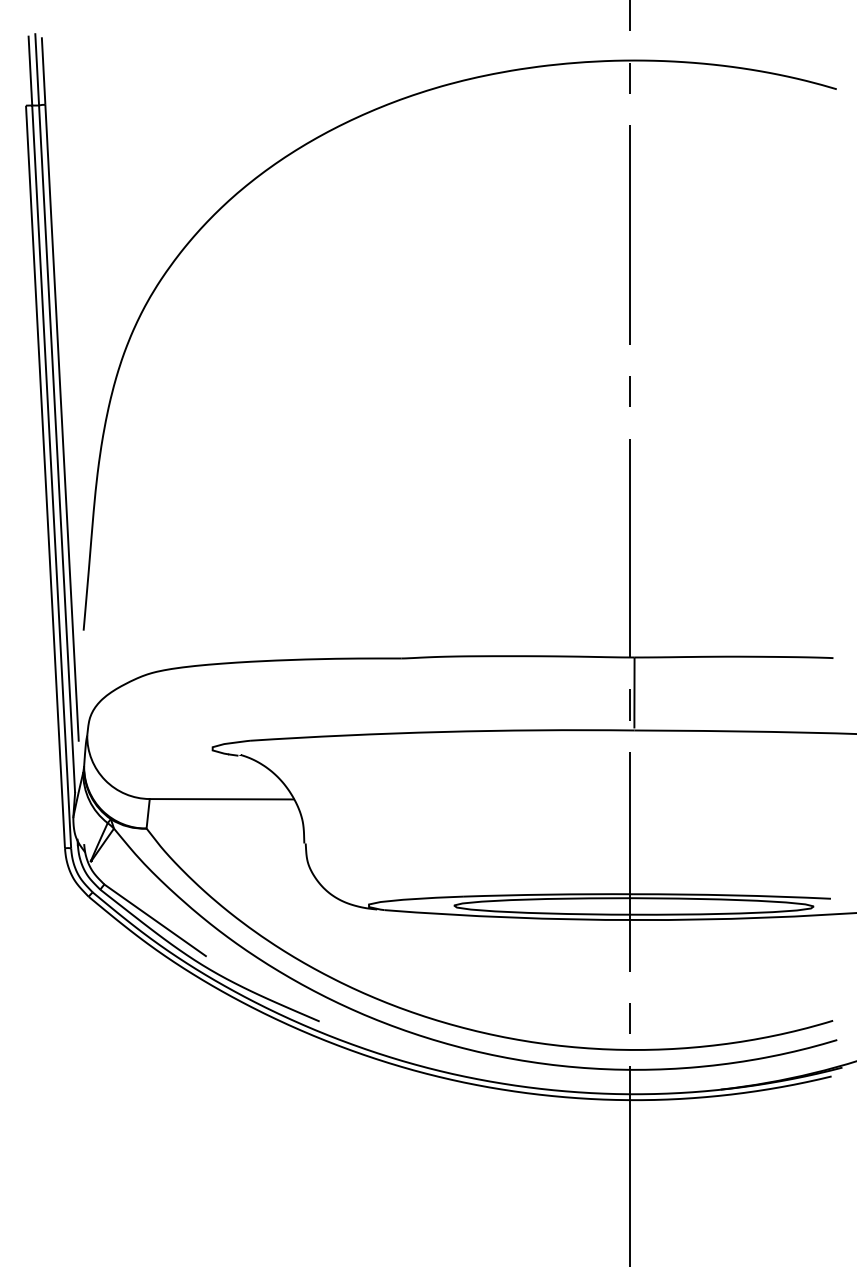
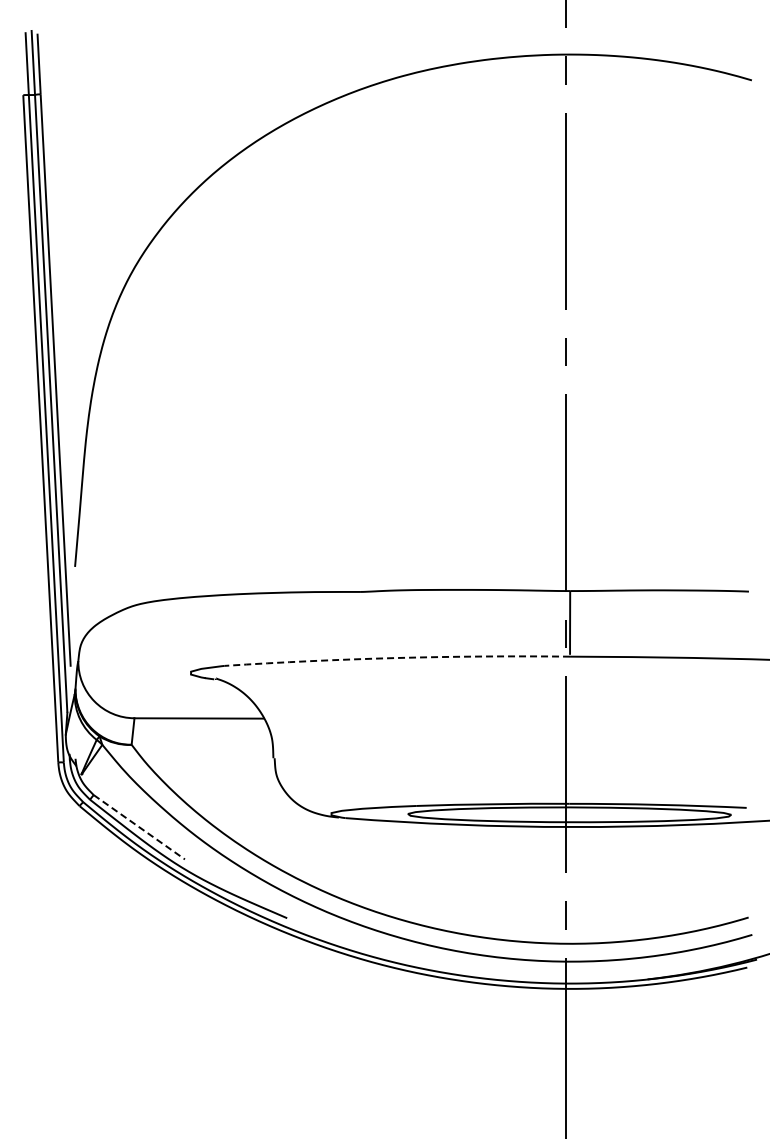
arc: (442, 732) -> (397, 658), solid -> dashed
line: (155, 920) -> (139, 827), solid -> dashed

